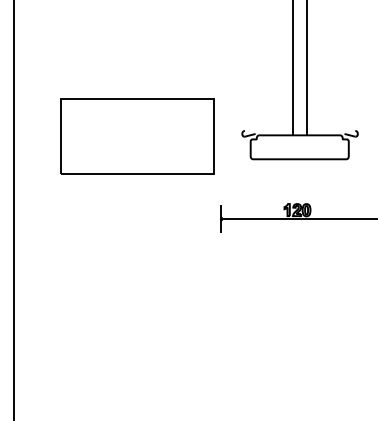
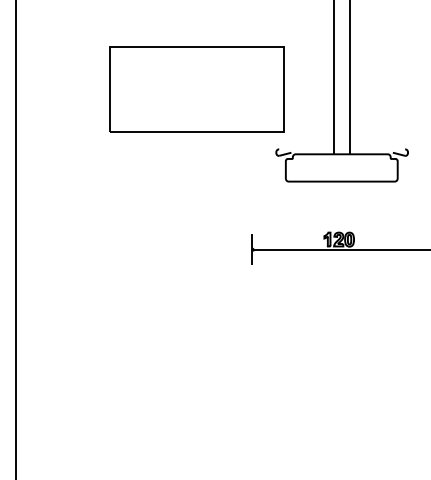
part: (137, 136) -> (196, 89), moved

